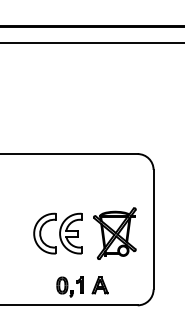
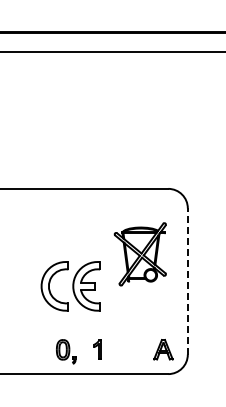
line: (153, 228) -> (187, 280), solid -> dashed
part: (114, 233) -> (139, 254), moved
part: (100, 285) -> (163, 349), moved
part: (65, 286) -> (66, 351), moved

